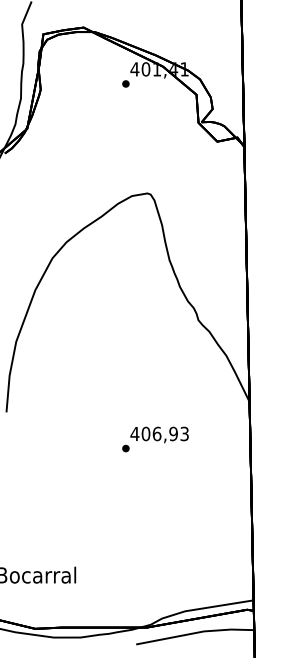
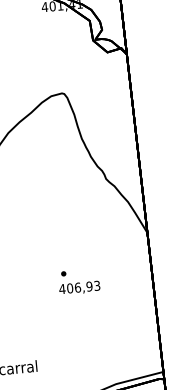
part: (125, 83) -> (39, 17), removed
text: (159, 434) -> (79, 287), moved

